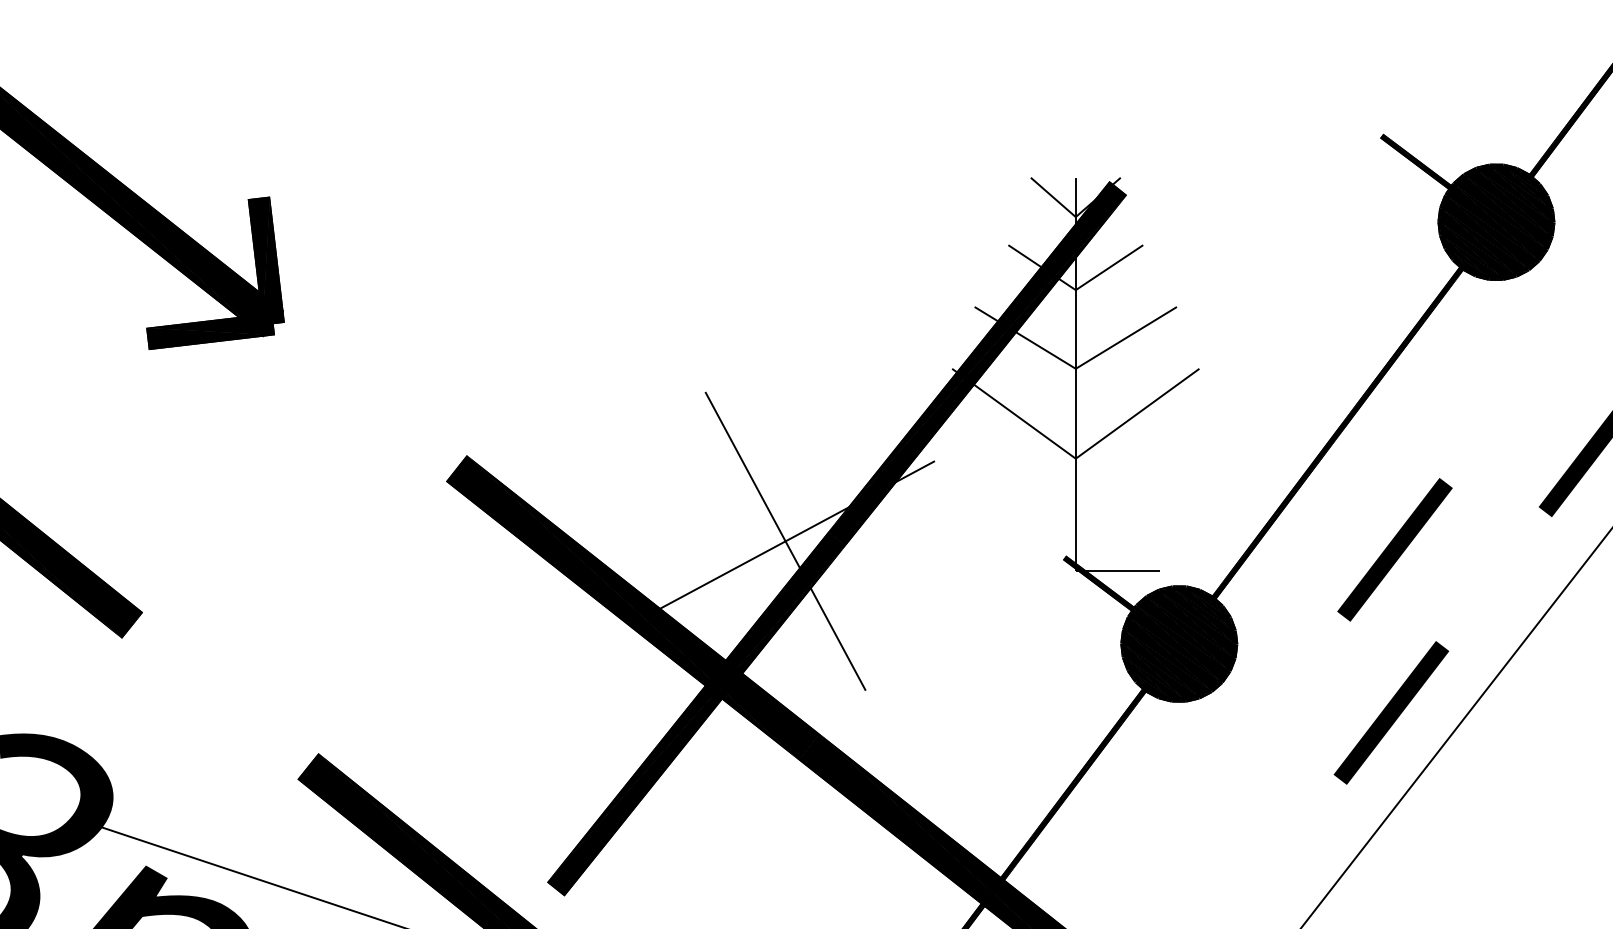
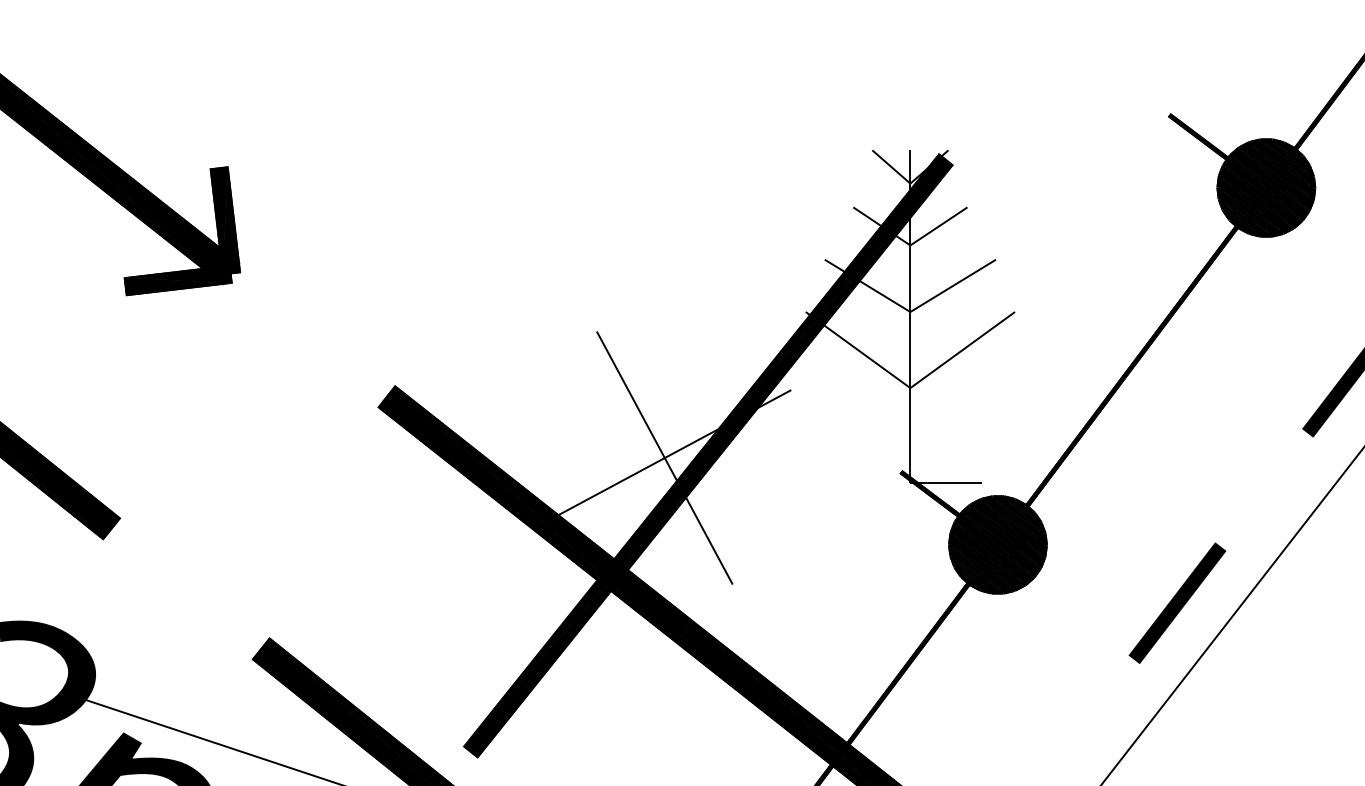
line: (1394, 548) -> (1180, 464), removed

